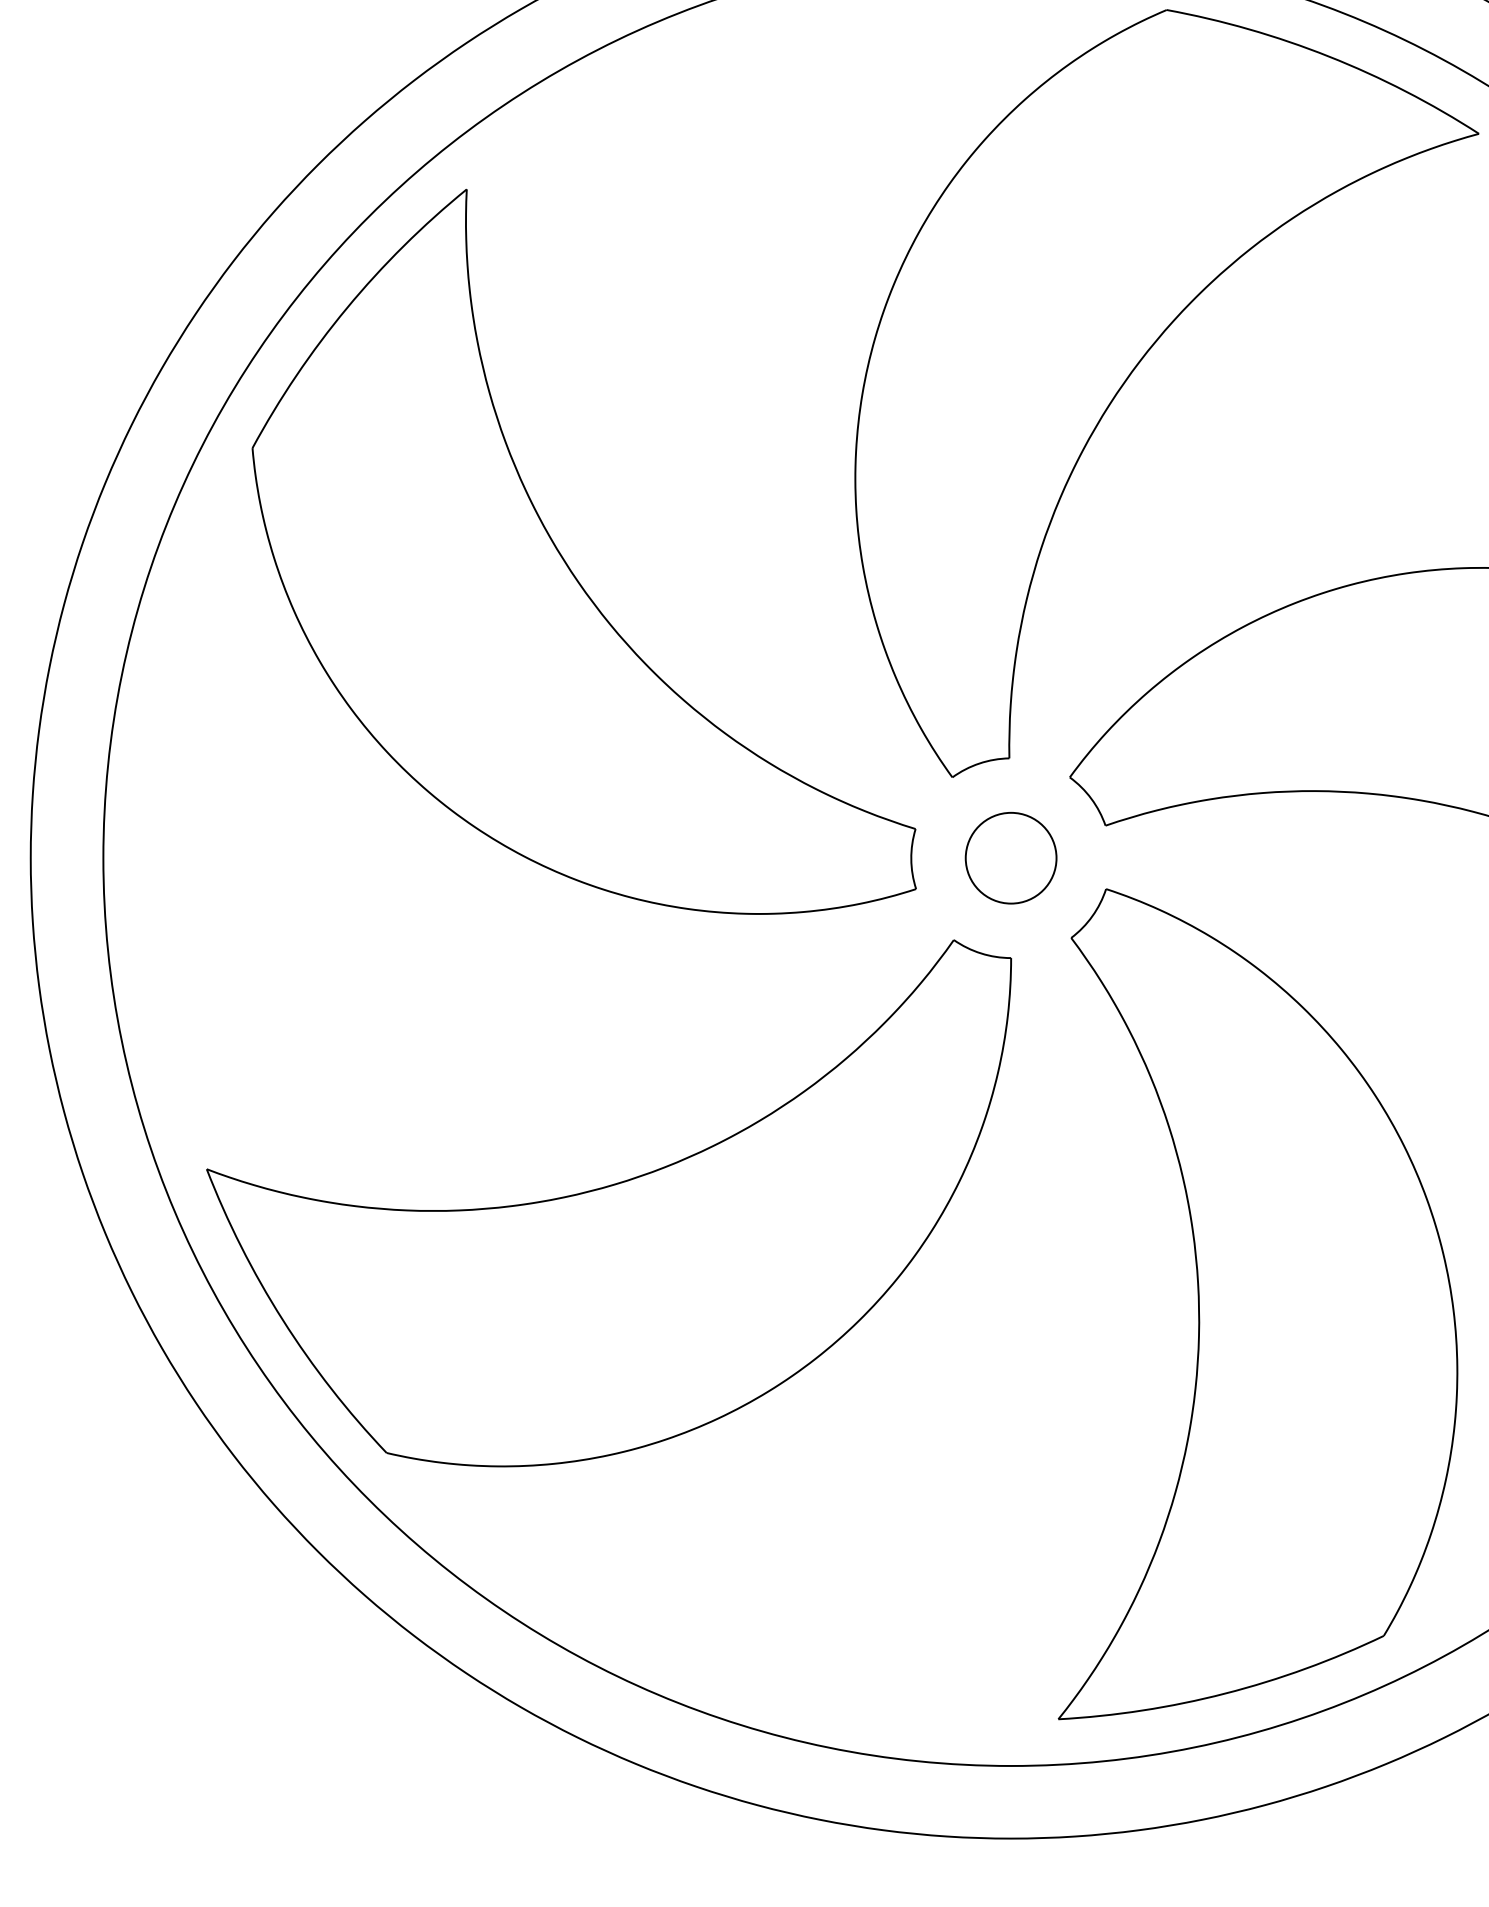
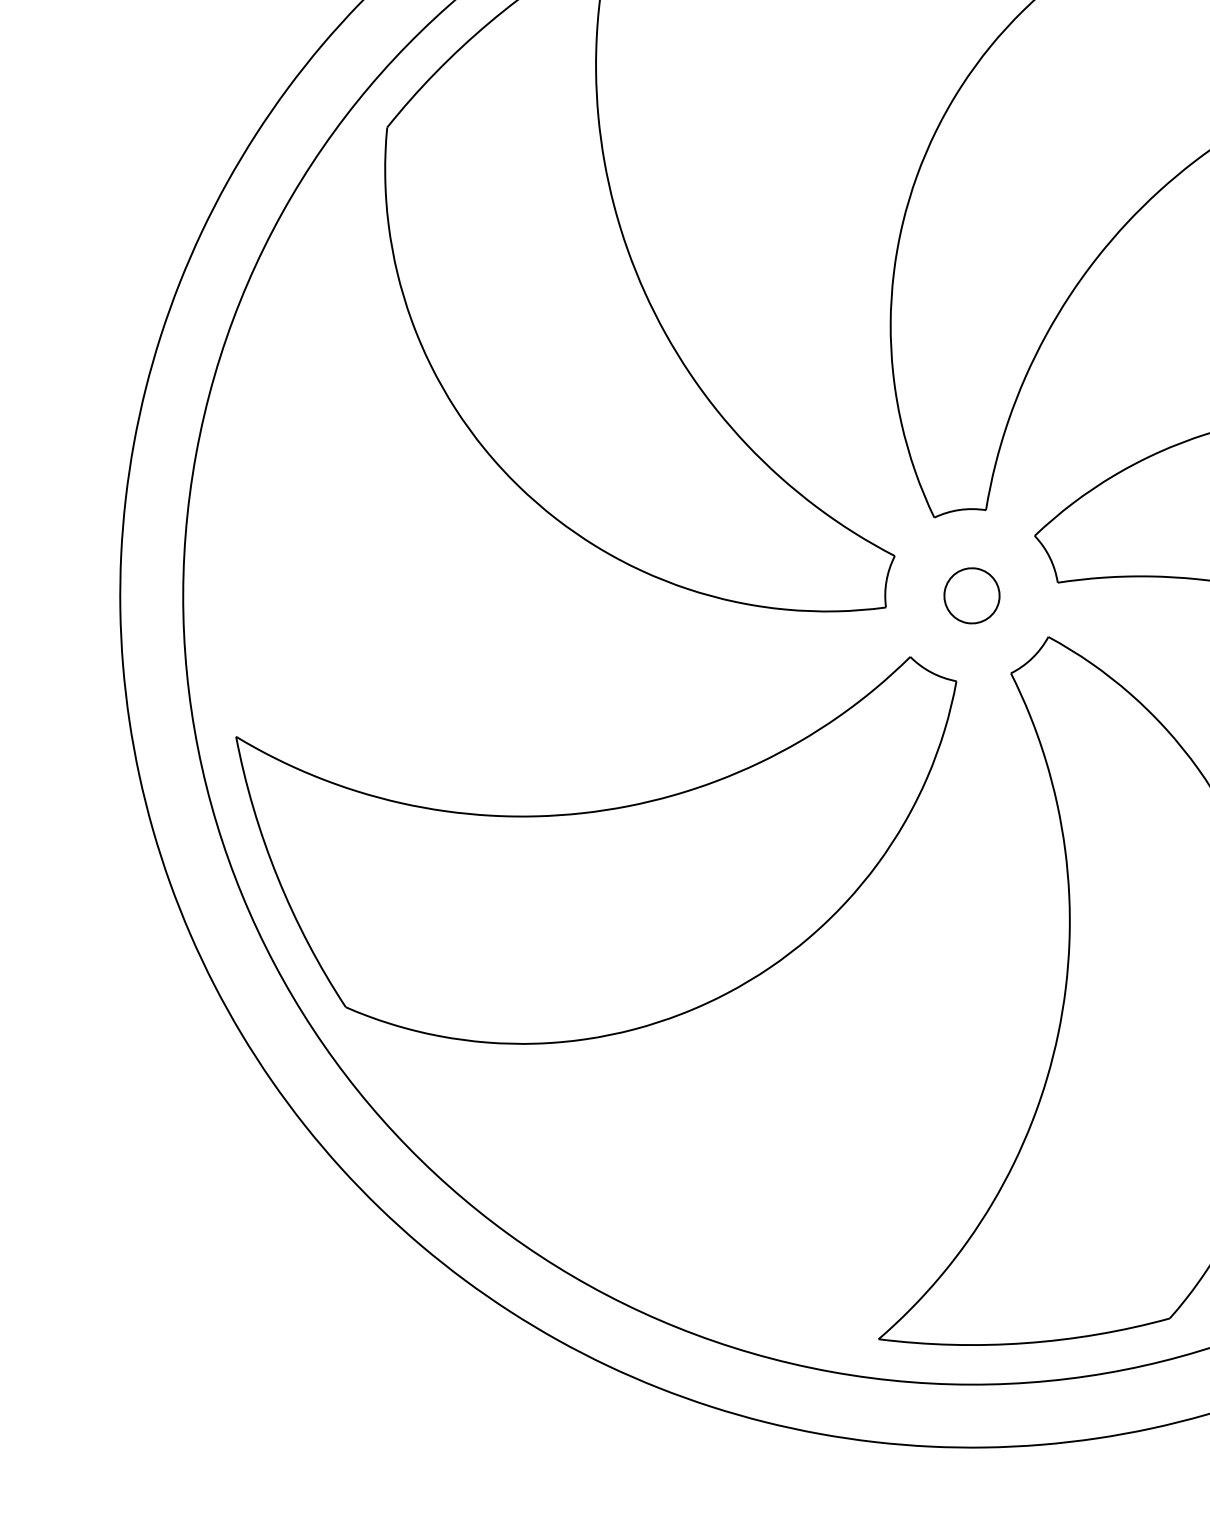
circle: (1010, 857) -> (971, 595), size x0.7

